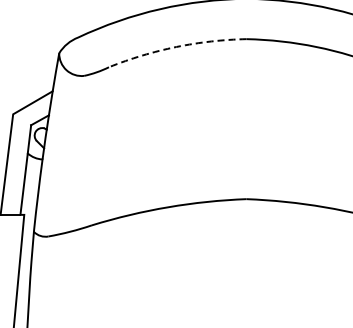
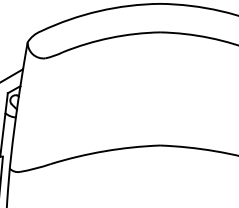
arc: (176, 46) -> (110, 37), dashed -> solid

